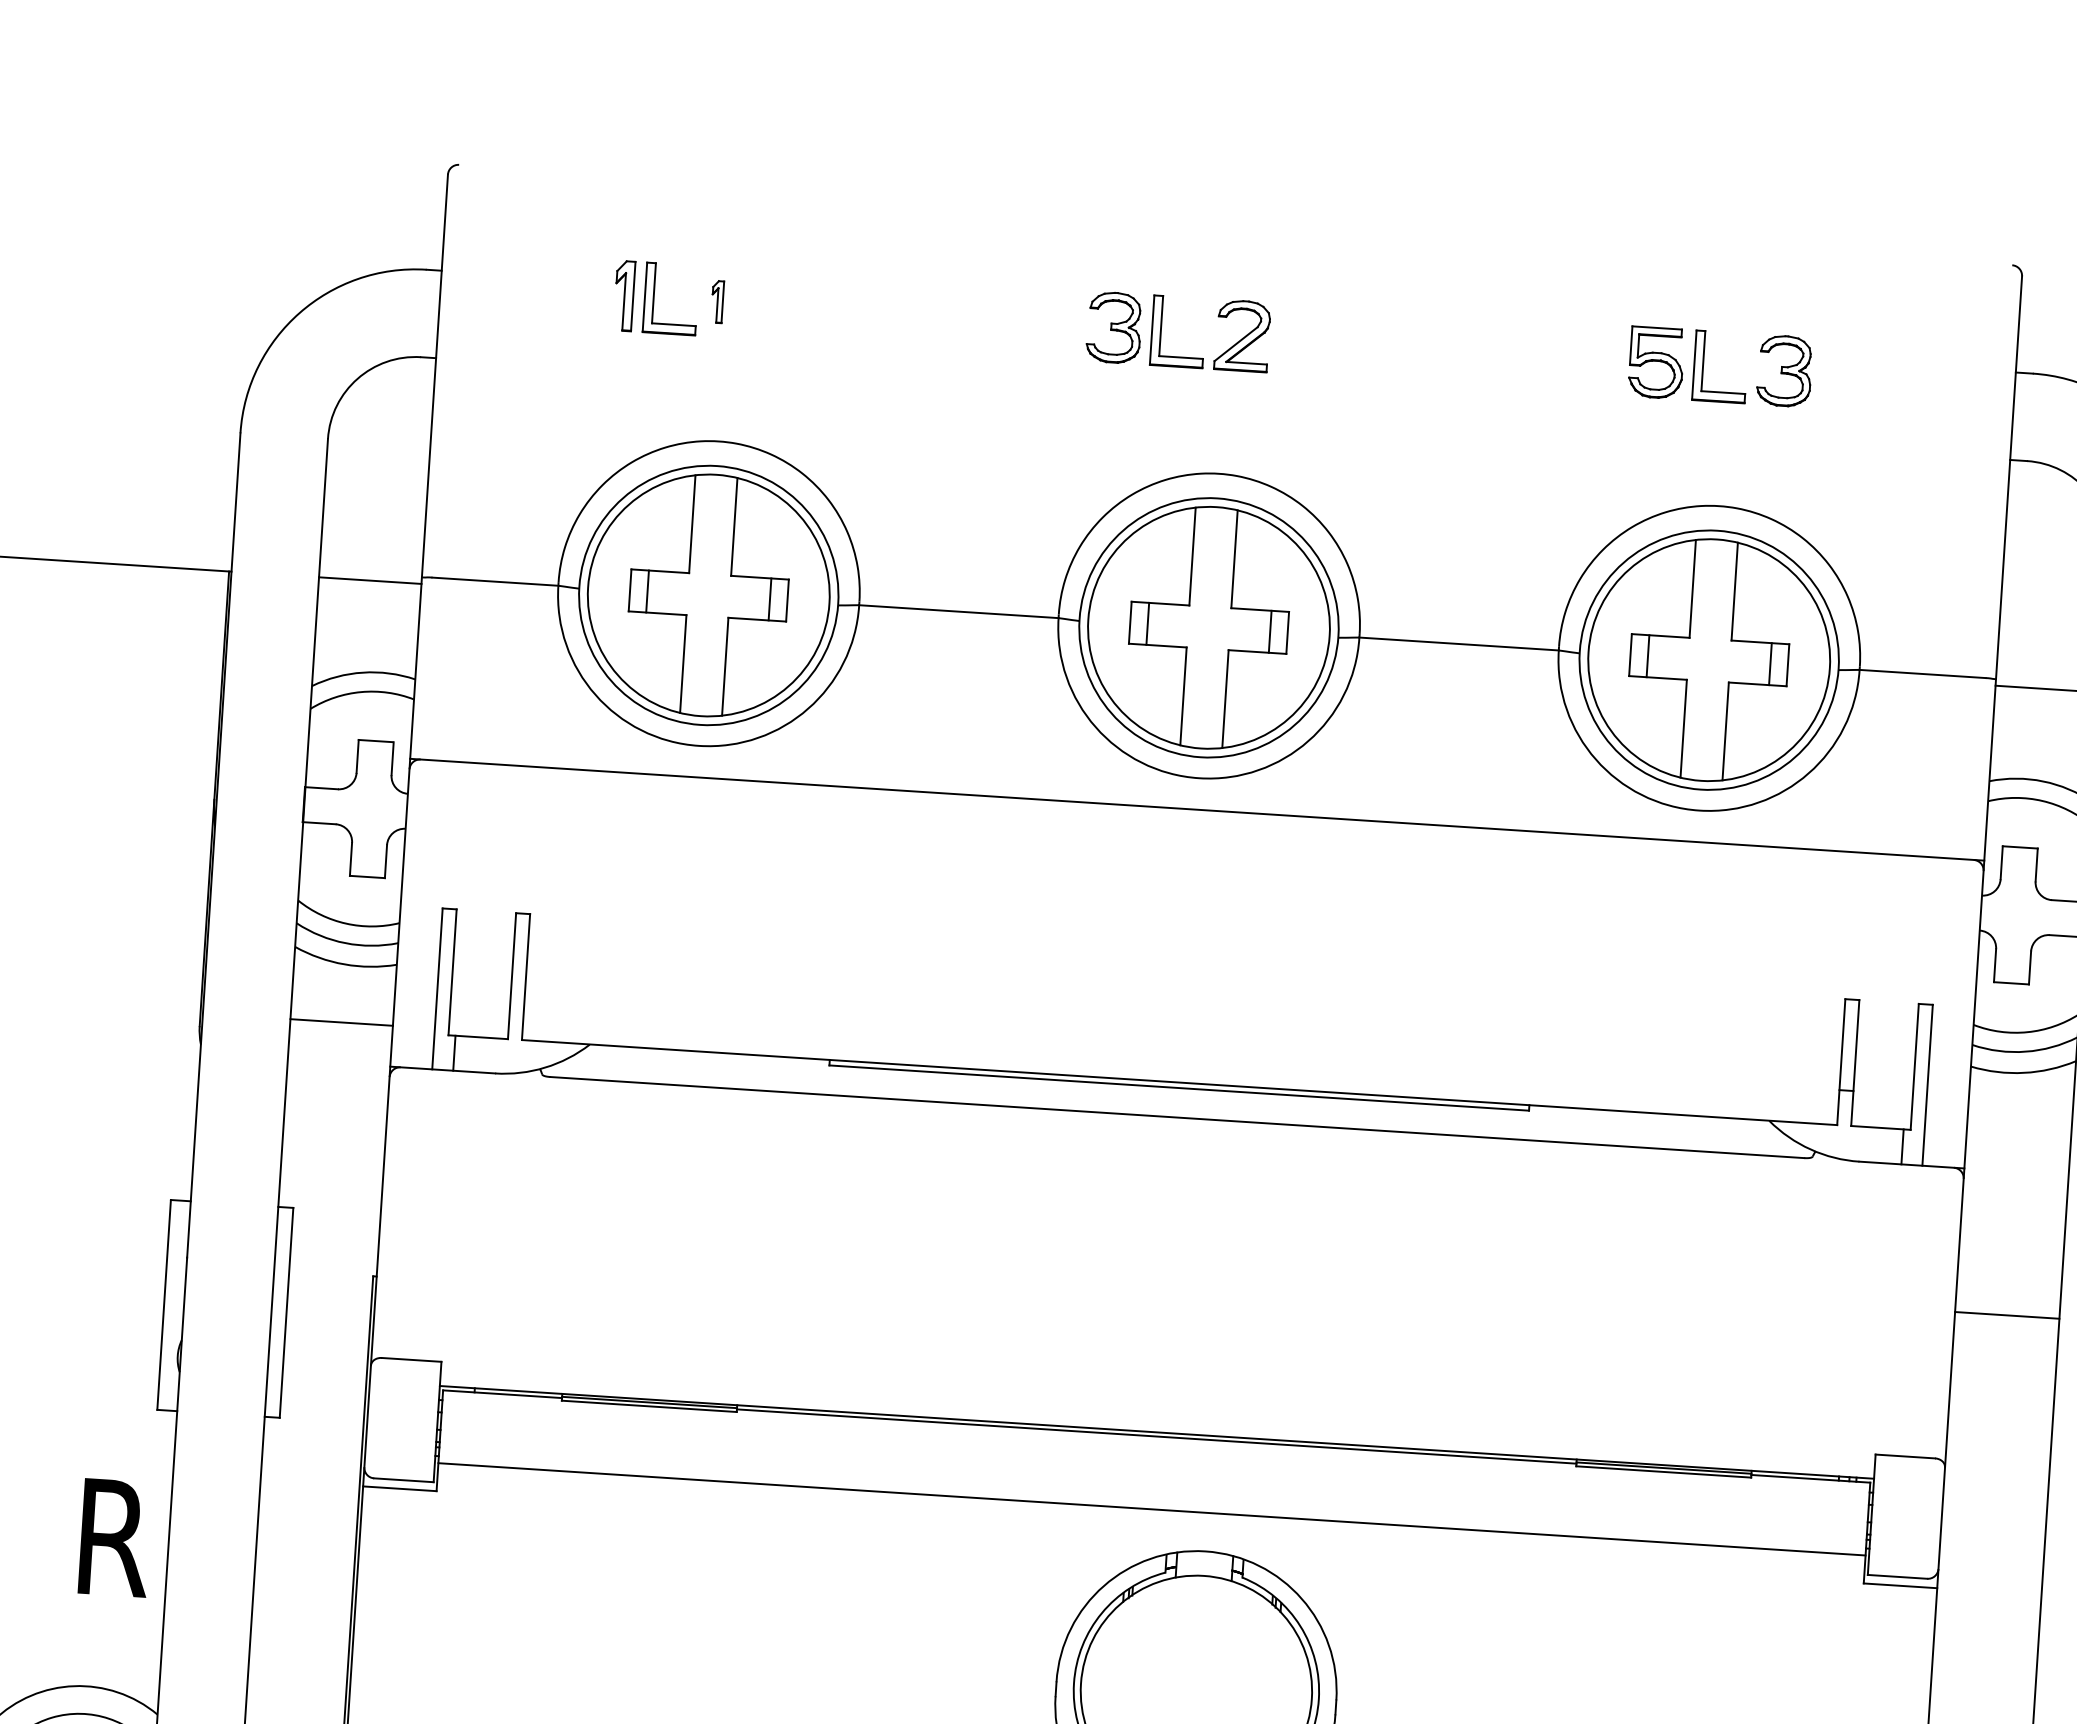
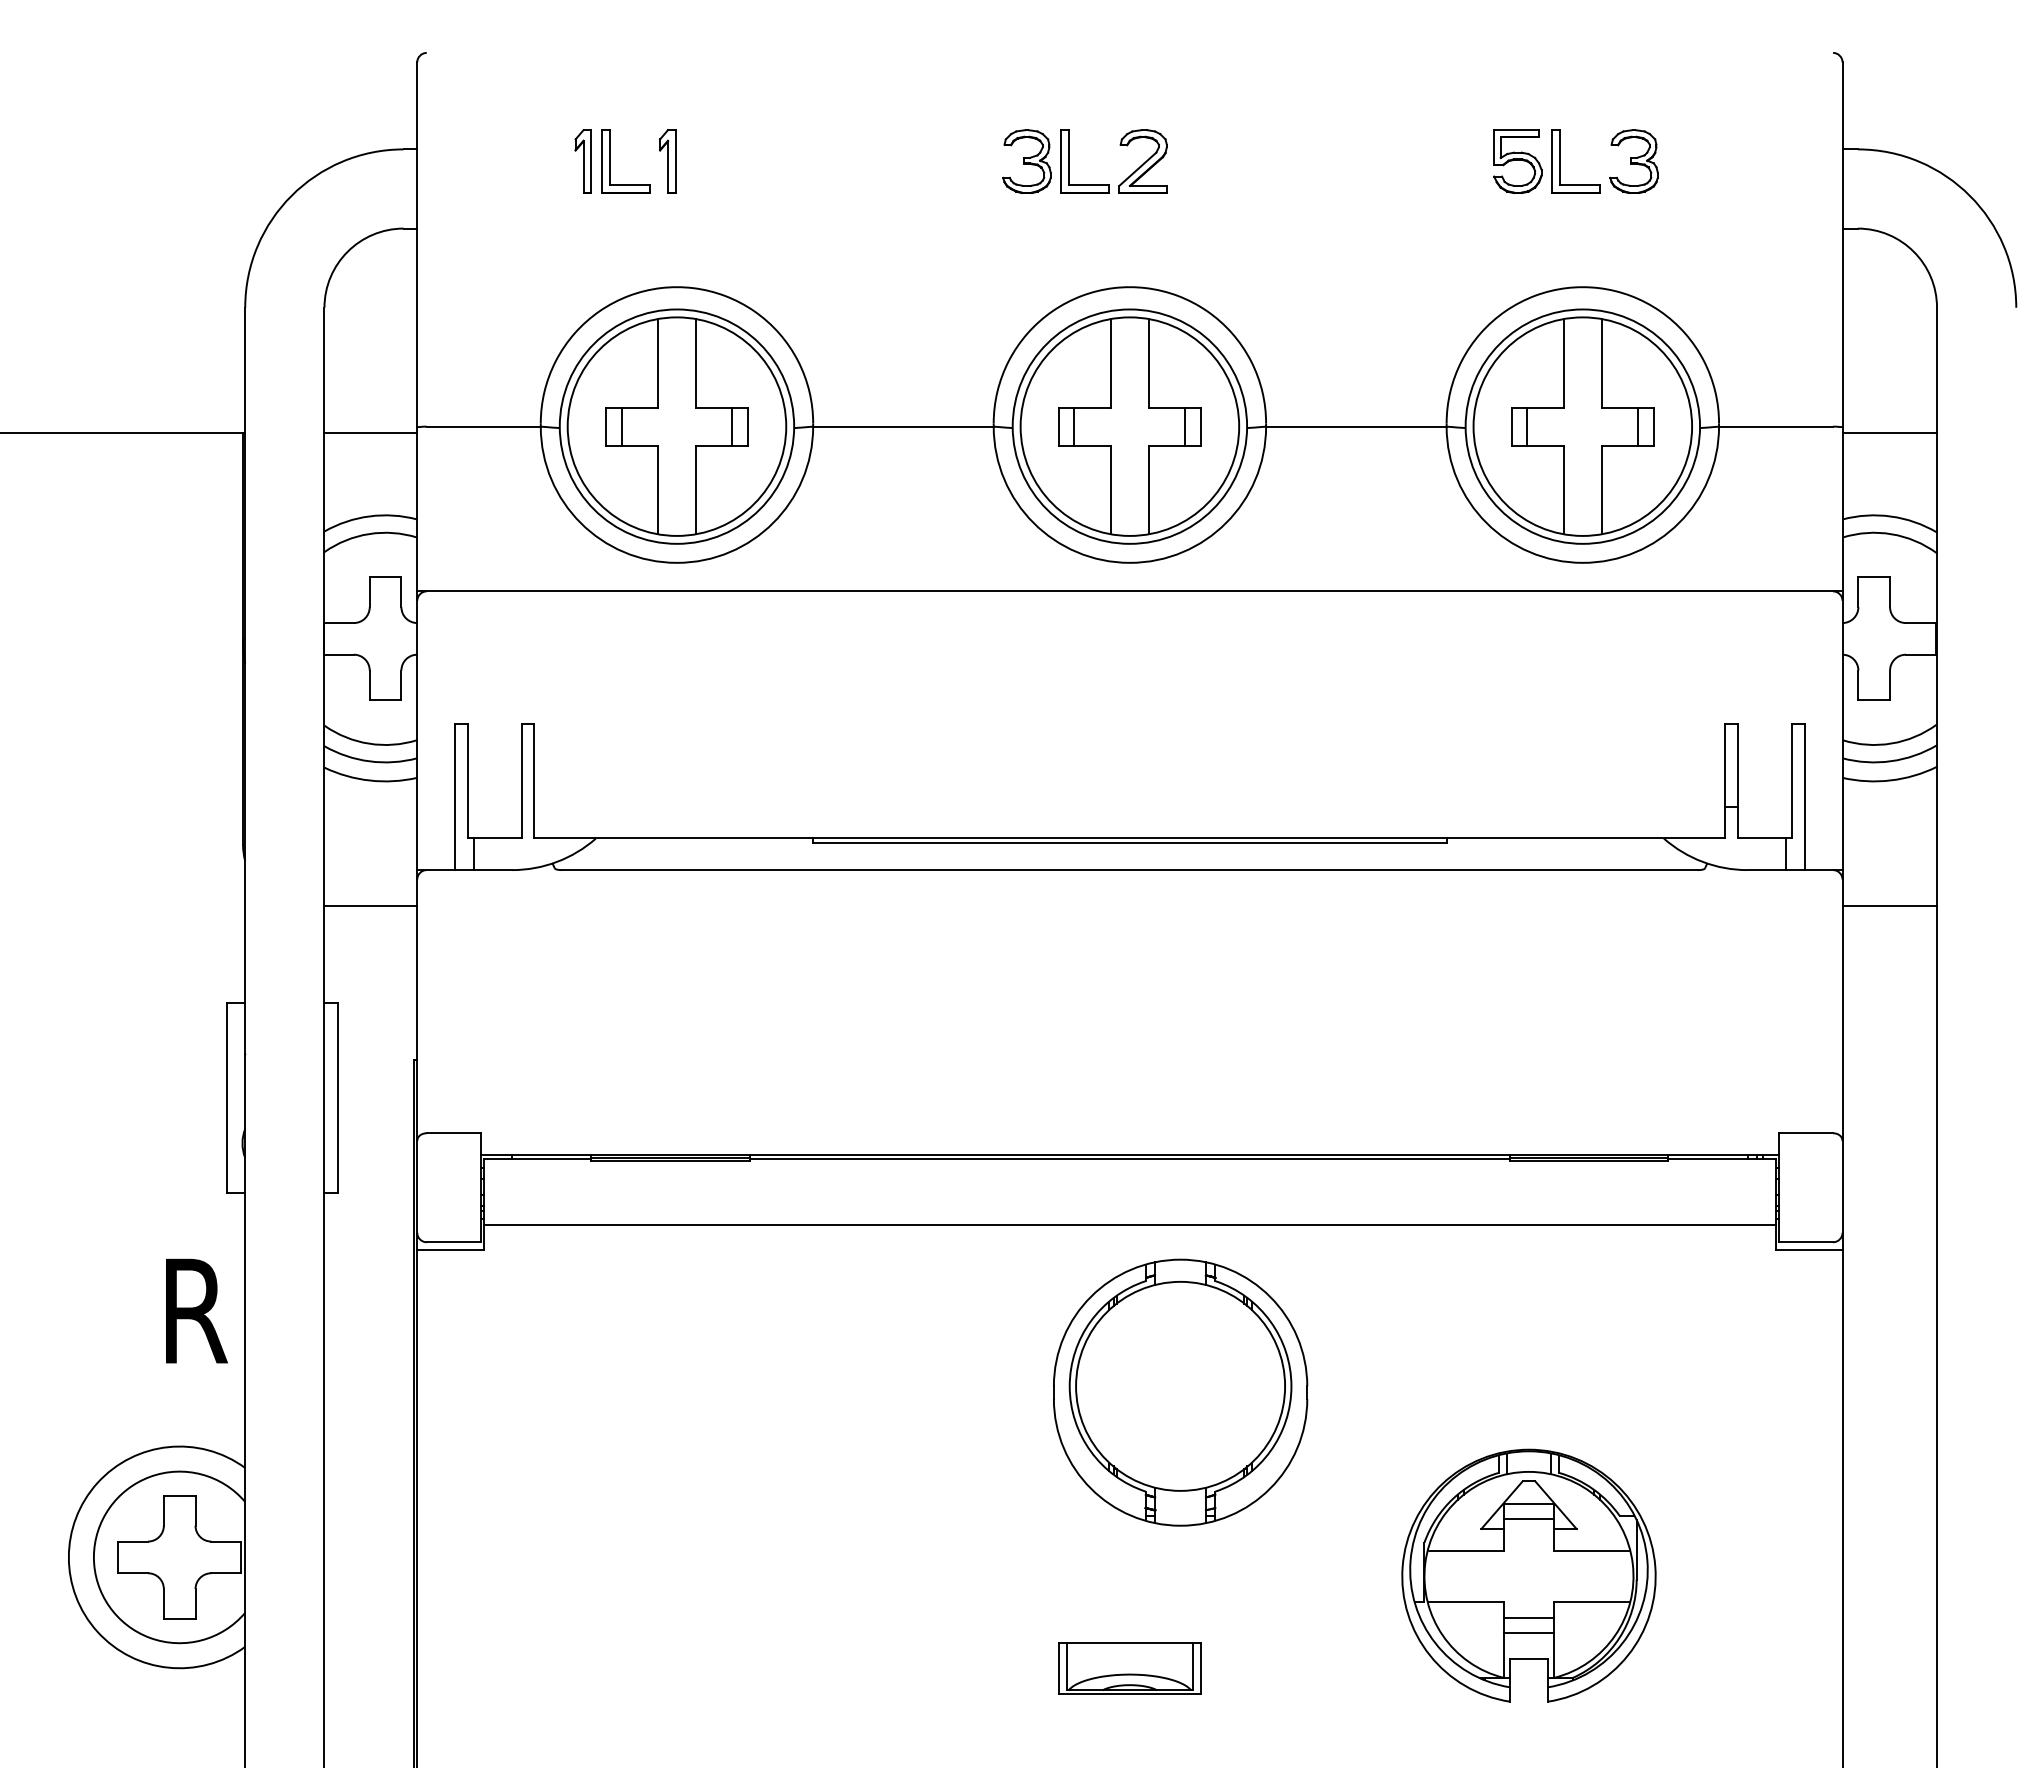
part: (717, 301) -> (667, 161), size x1.67
line: (341, 1022) -> (370, 906), moved
line: (2006, 1315) -> (1889, 906), moved

